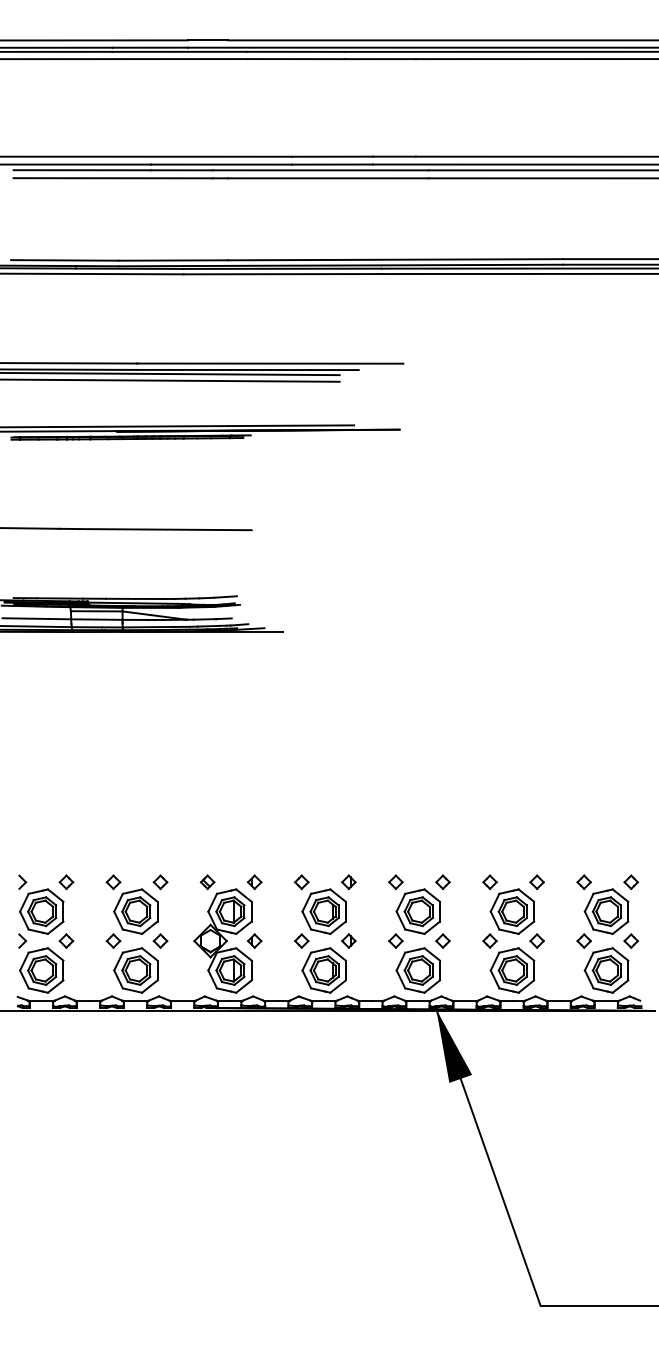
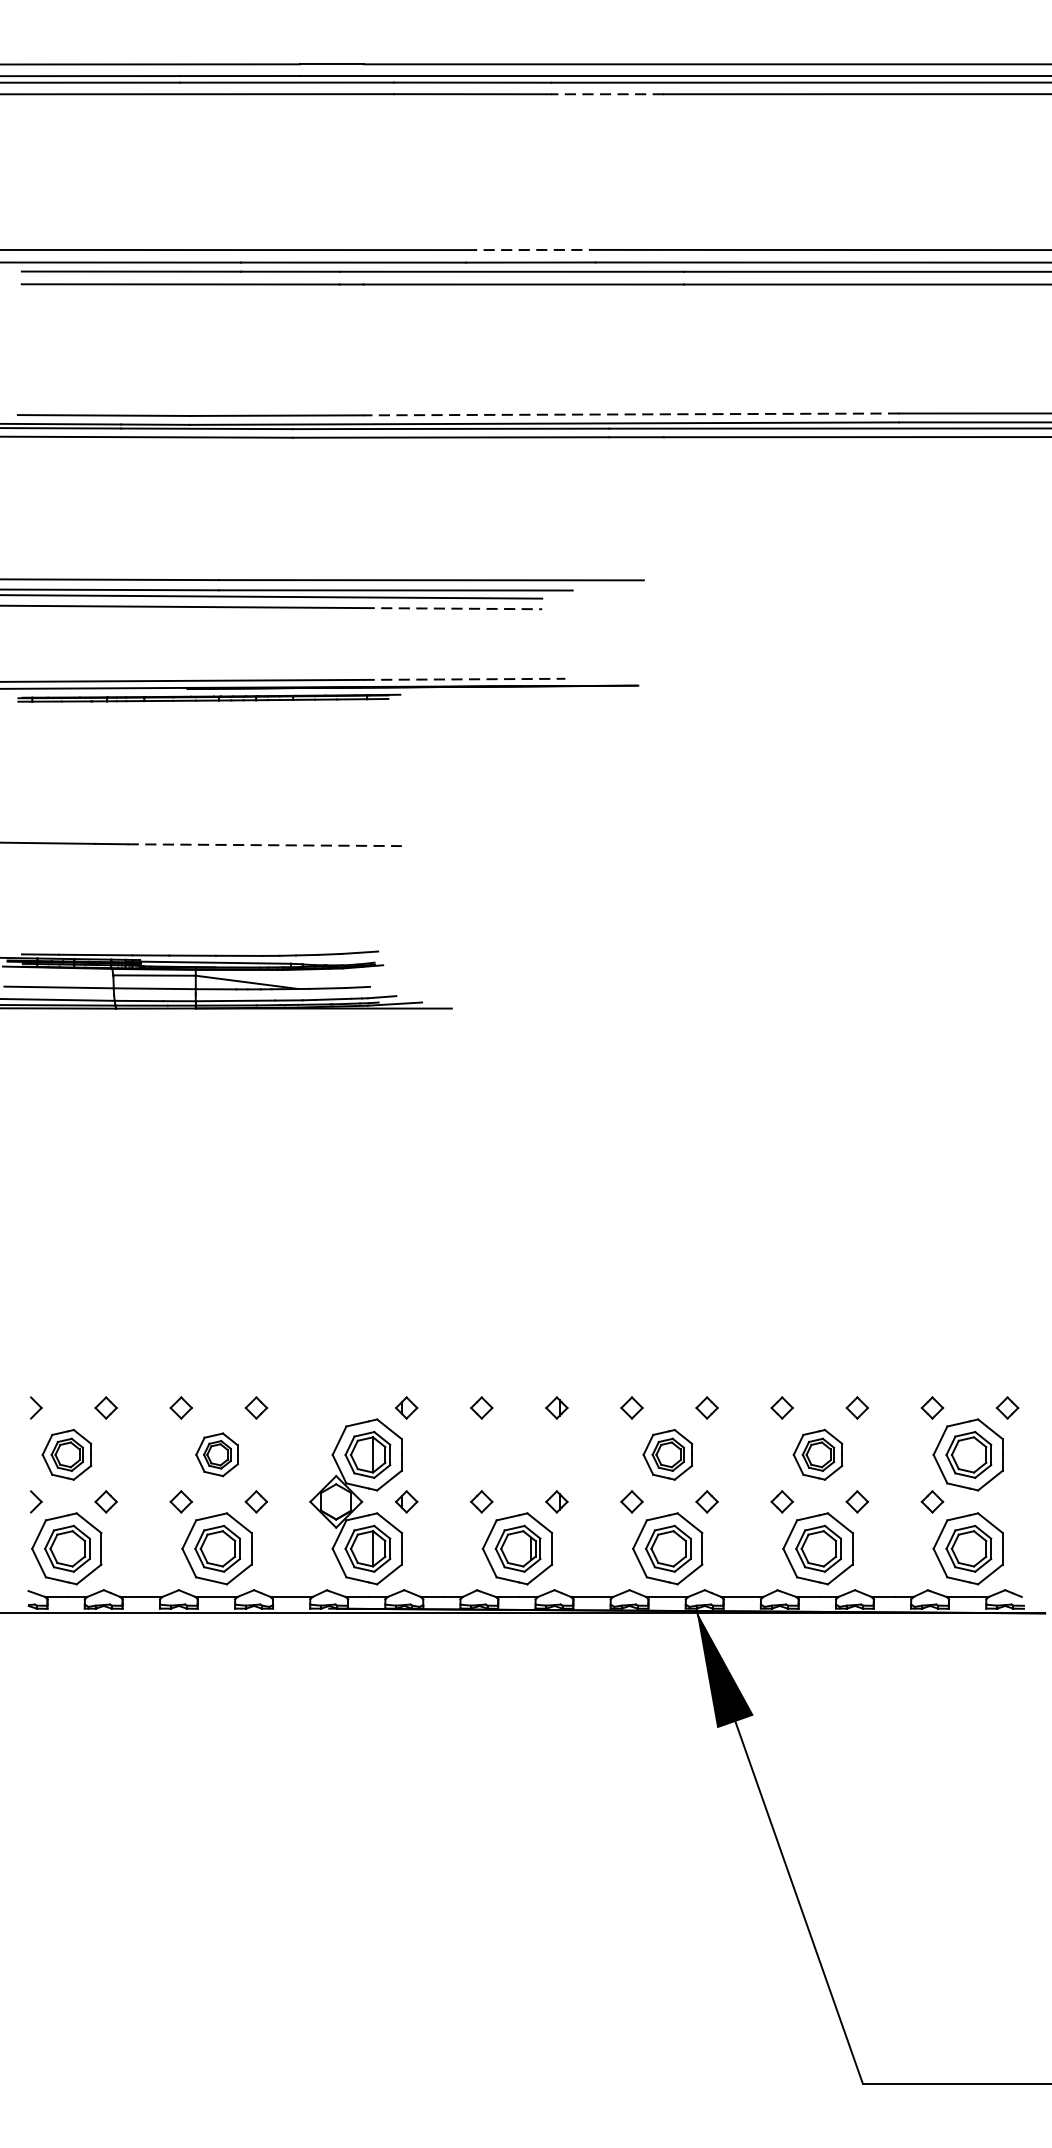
line: (380, 59) -> (607, 94), solid -> dashed
line: (332, 156) -> (530, 249), solid -> dashed
line: (395, 259) -> (631, 414), solid -> dashed
line: (283, 381) -> (452, 608), solid -> dashed
line: (291, 425) -> (465, 678), solid -> dashed
line: (165, 529) -> (264, 844), solid -> dashed
part: (207, 882) -> (331, 1408), removed
part: (41, 911) -> (66, 1454), size x0.7
part: (135, 911) -> (216, 1454), size x0.6
part: (323, 911) -> (516, 1454), removed
part: (418, 911) -> (668, 1454), size x0.7
part: (512, 911) -> (818, 1454), size x0.7
part: (630, 940) -> (1006, 1500), removed

